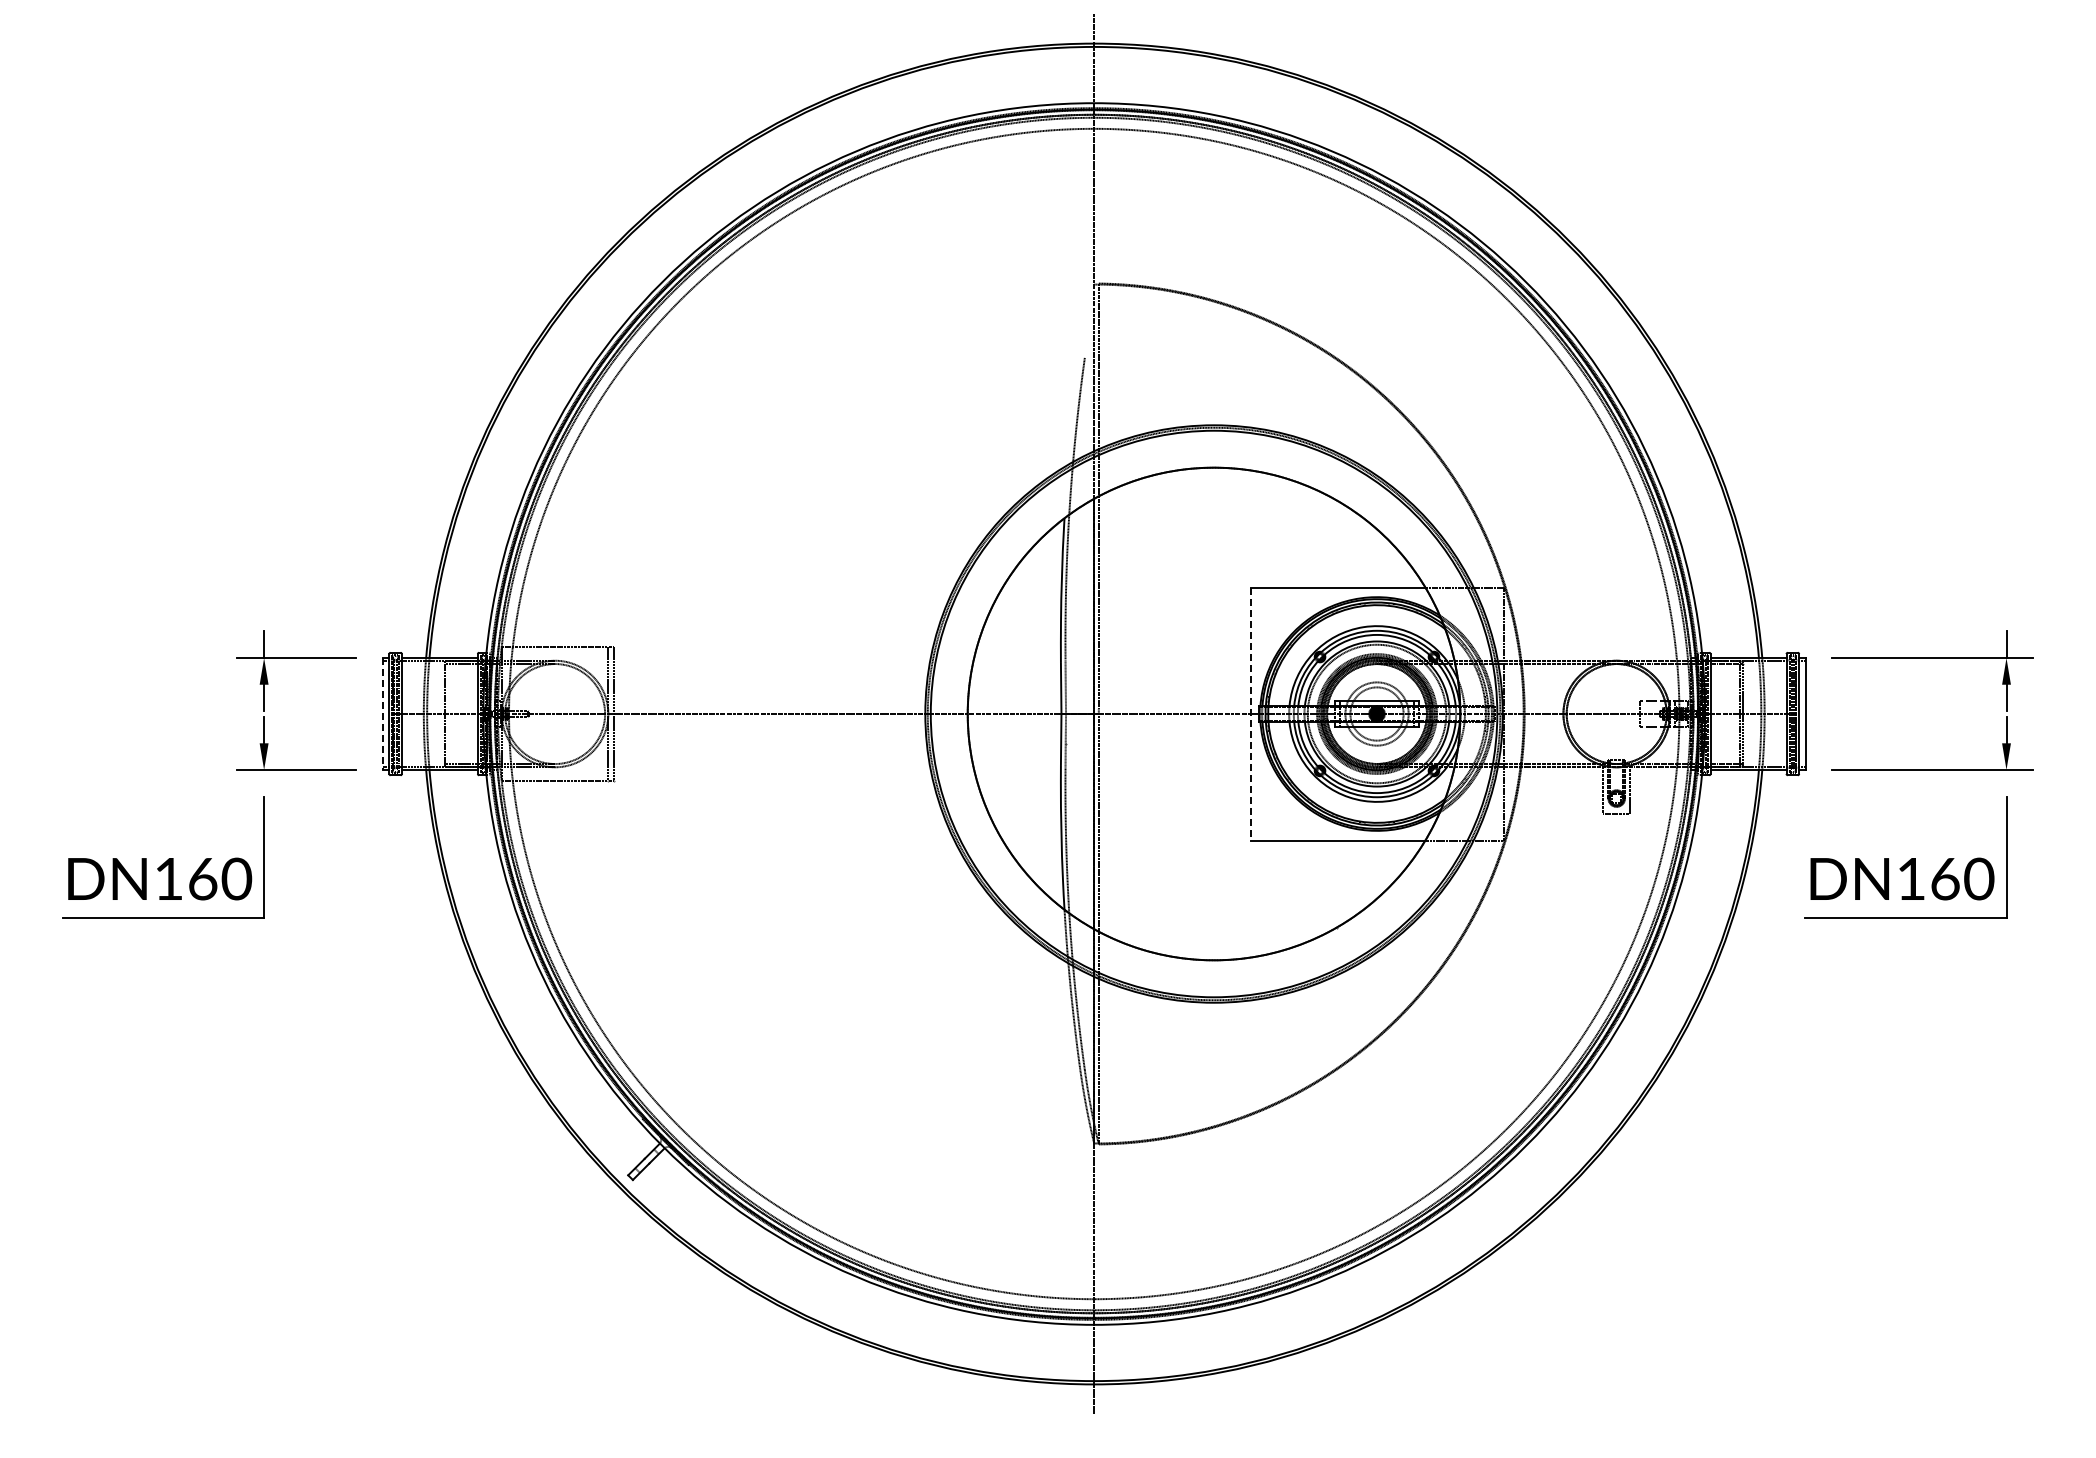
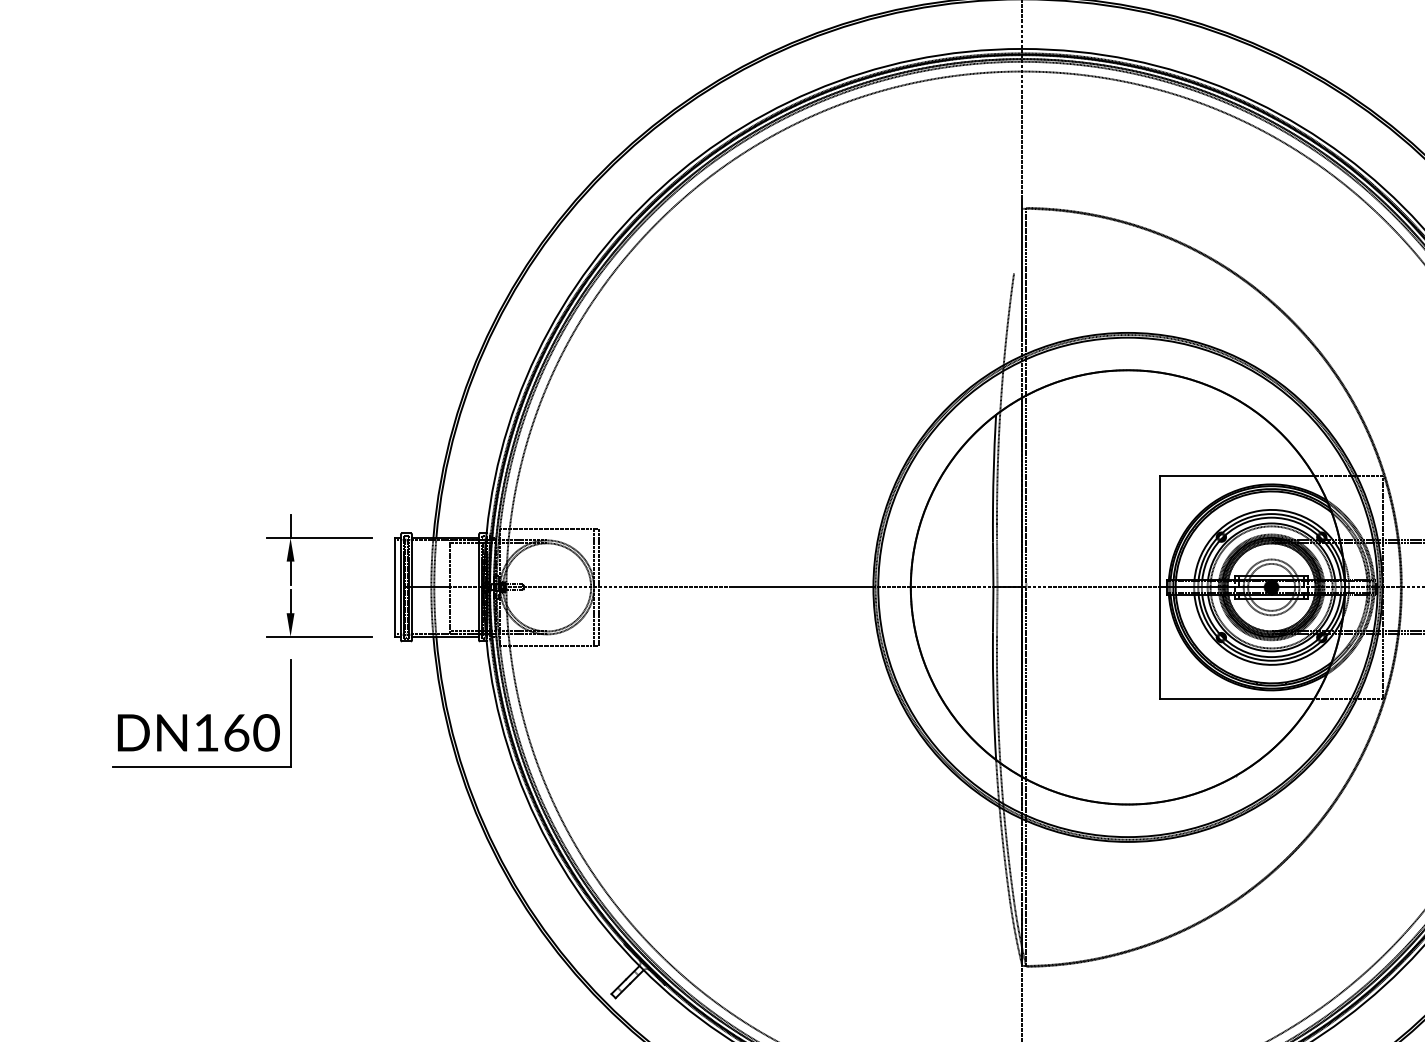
line: (382, 714) -> (394, 587), dashed -> solid
line: (1250, 714) -> (1160, 587), dashed -> solid

